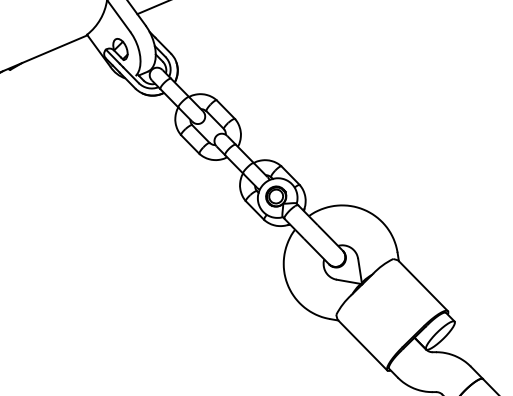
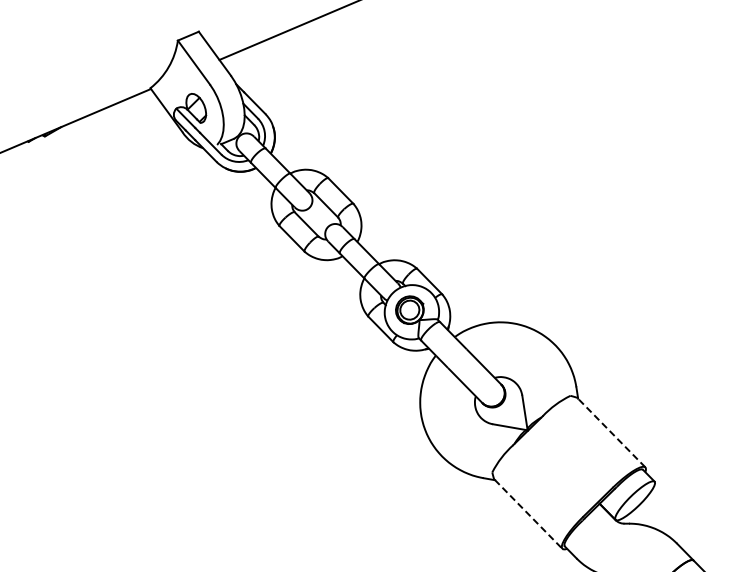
line: (423, 285) -> (611, 432), solid -> dashed
line: (362, 345) -> (528, 514), solid -> dashed

